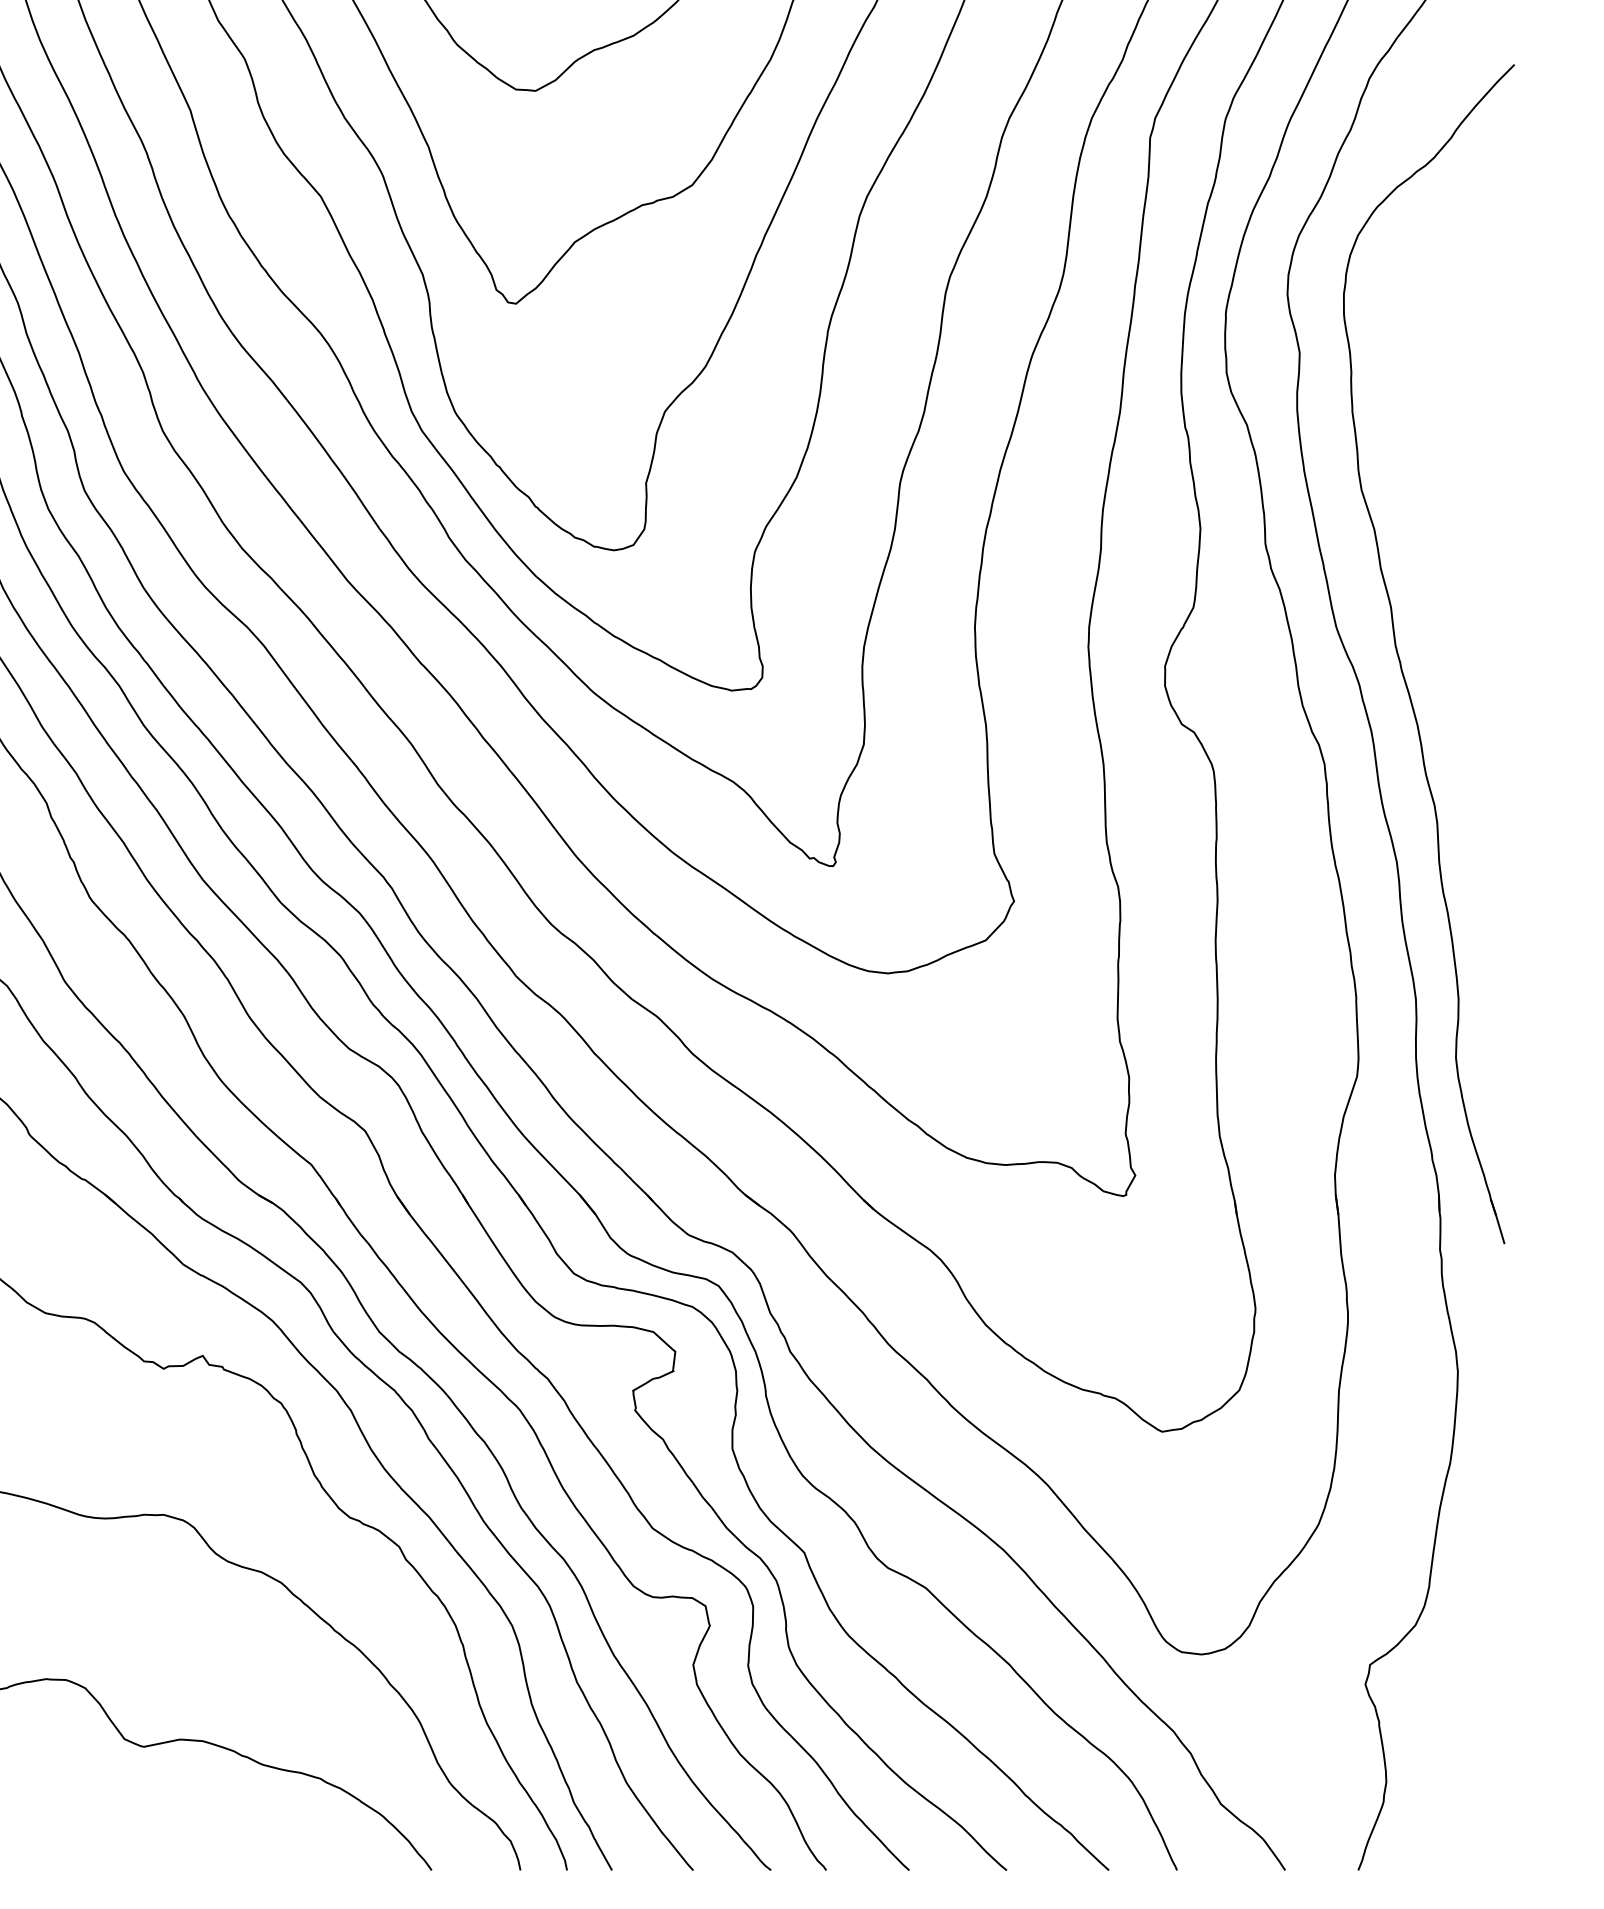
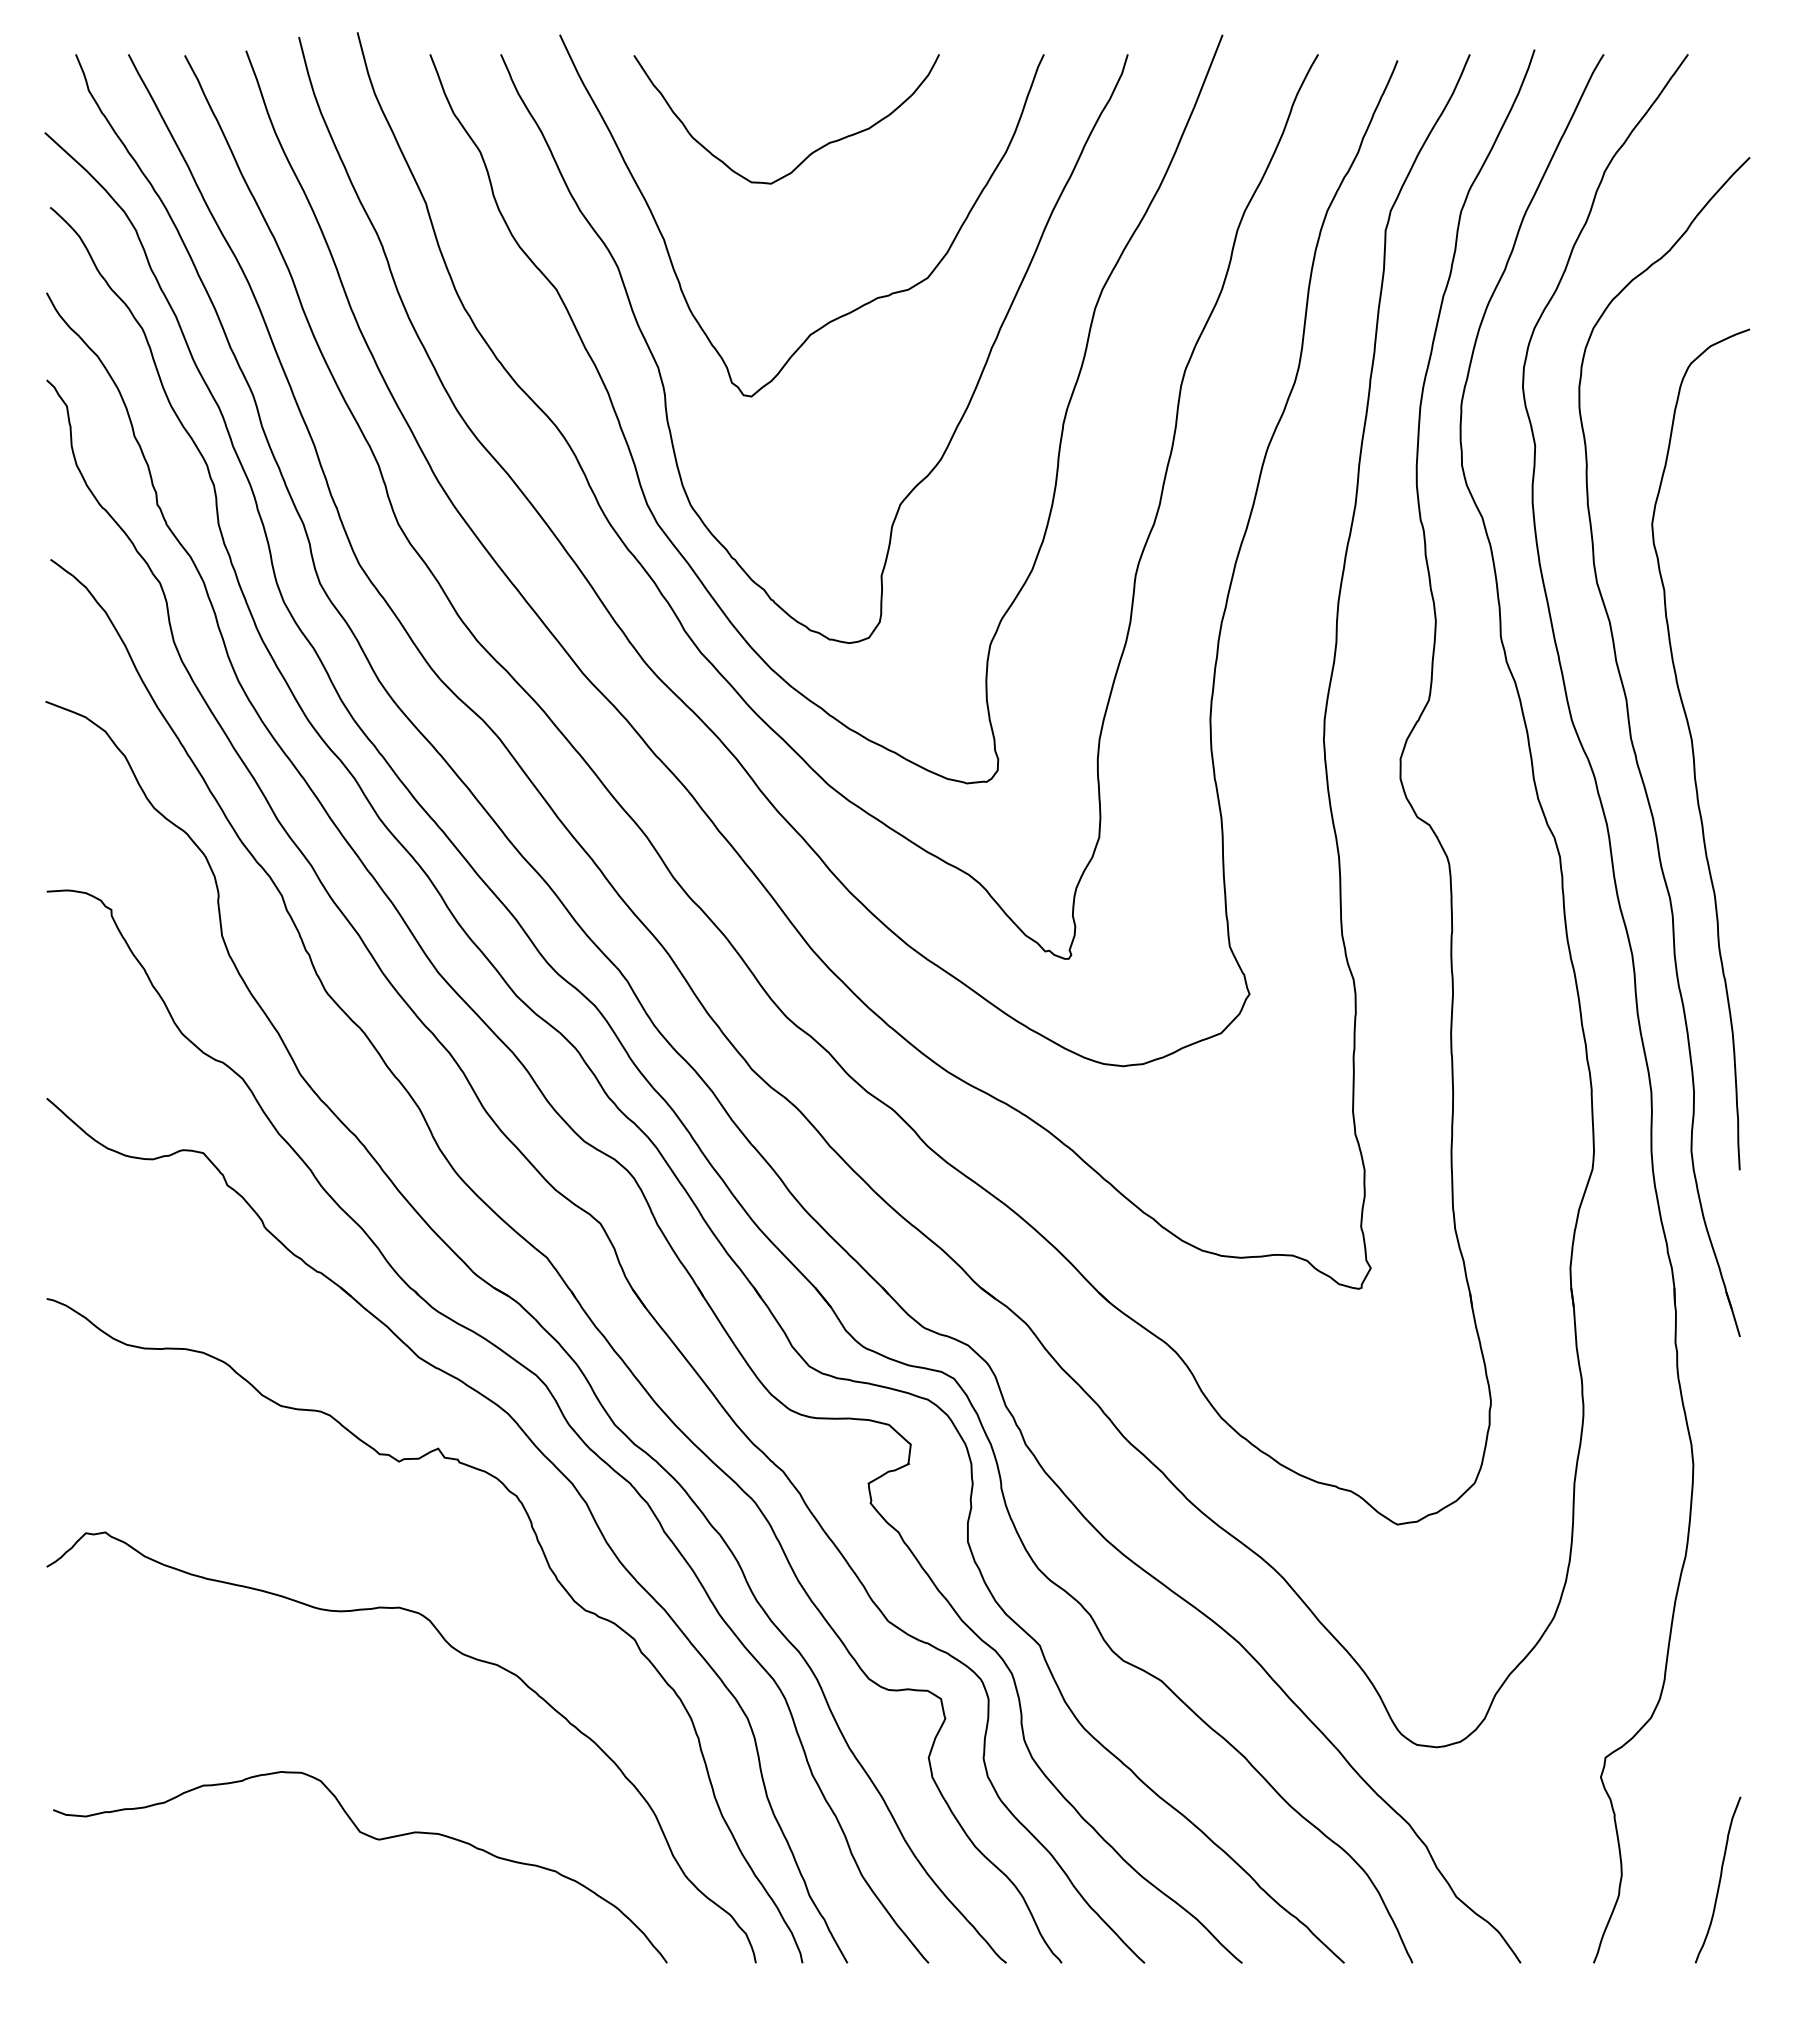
curve: (1458, 656) -> (1693, 749), added
curve: (1484, 1786) -> (1719, 1879), added

